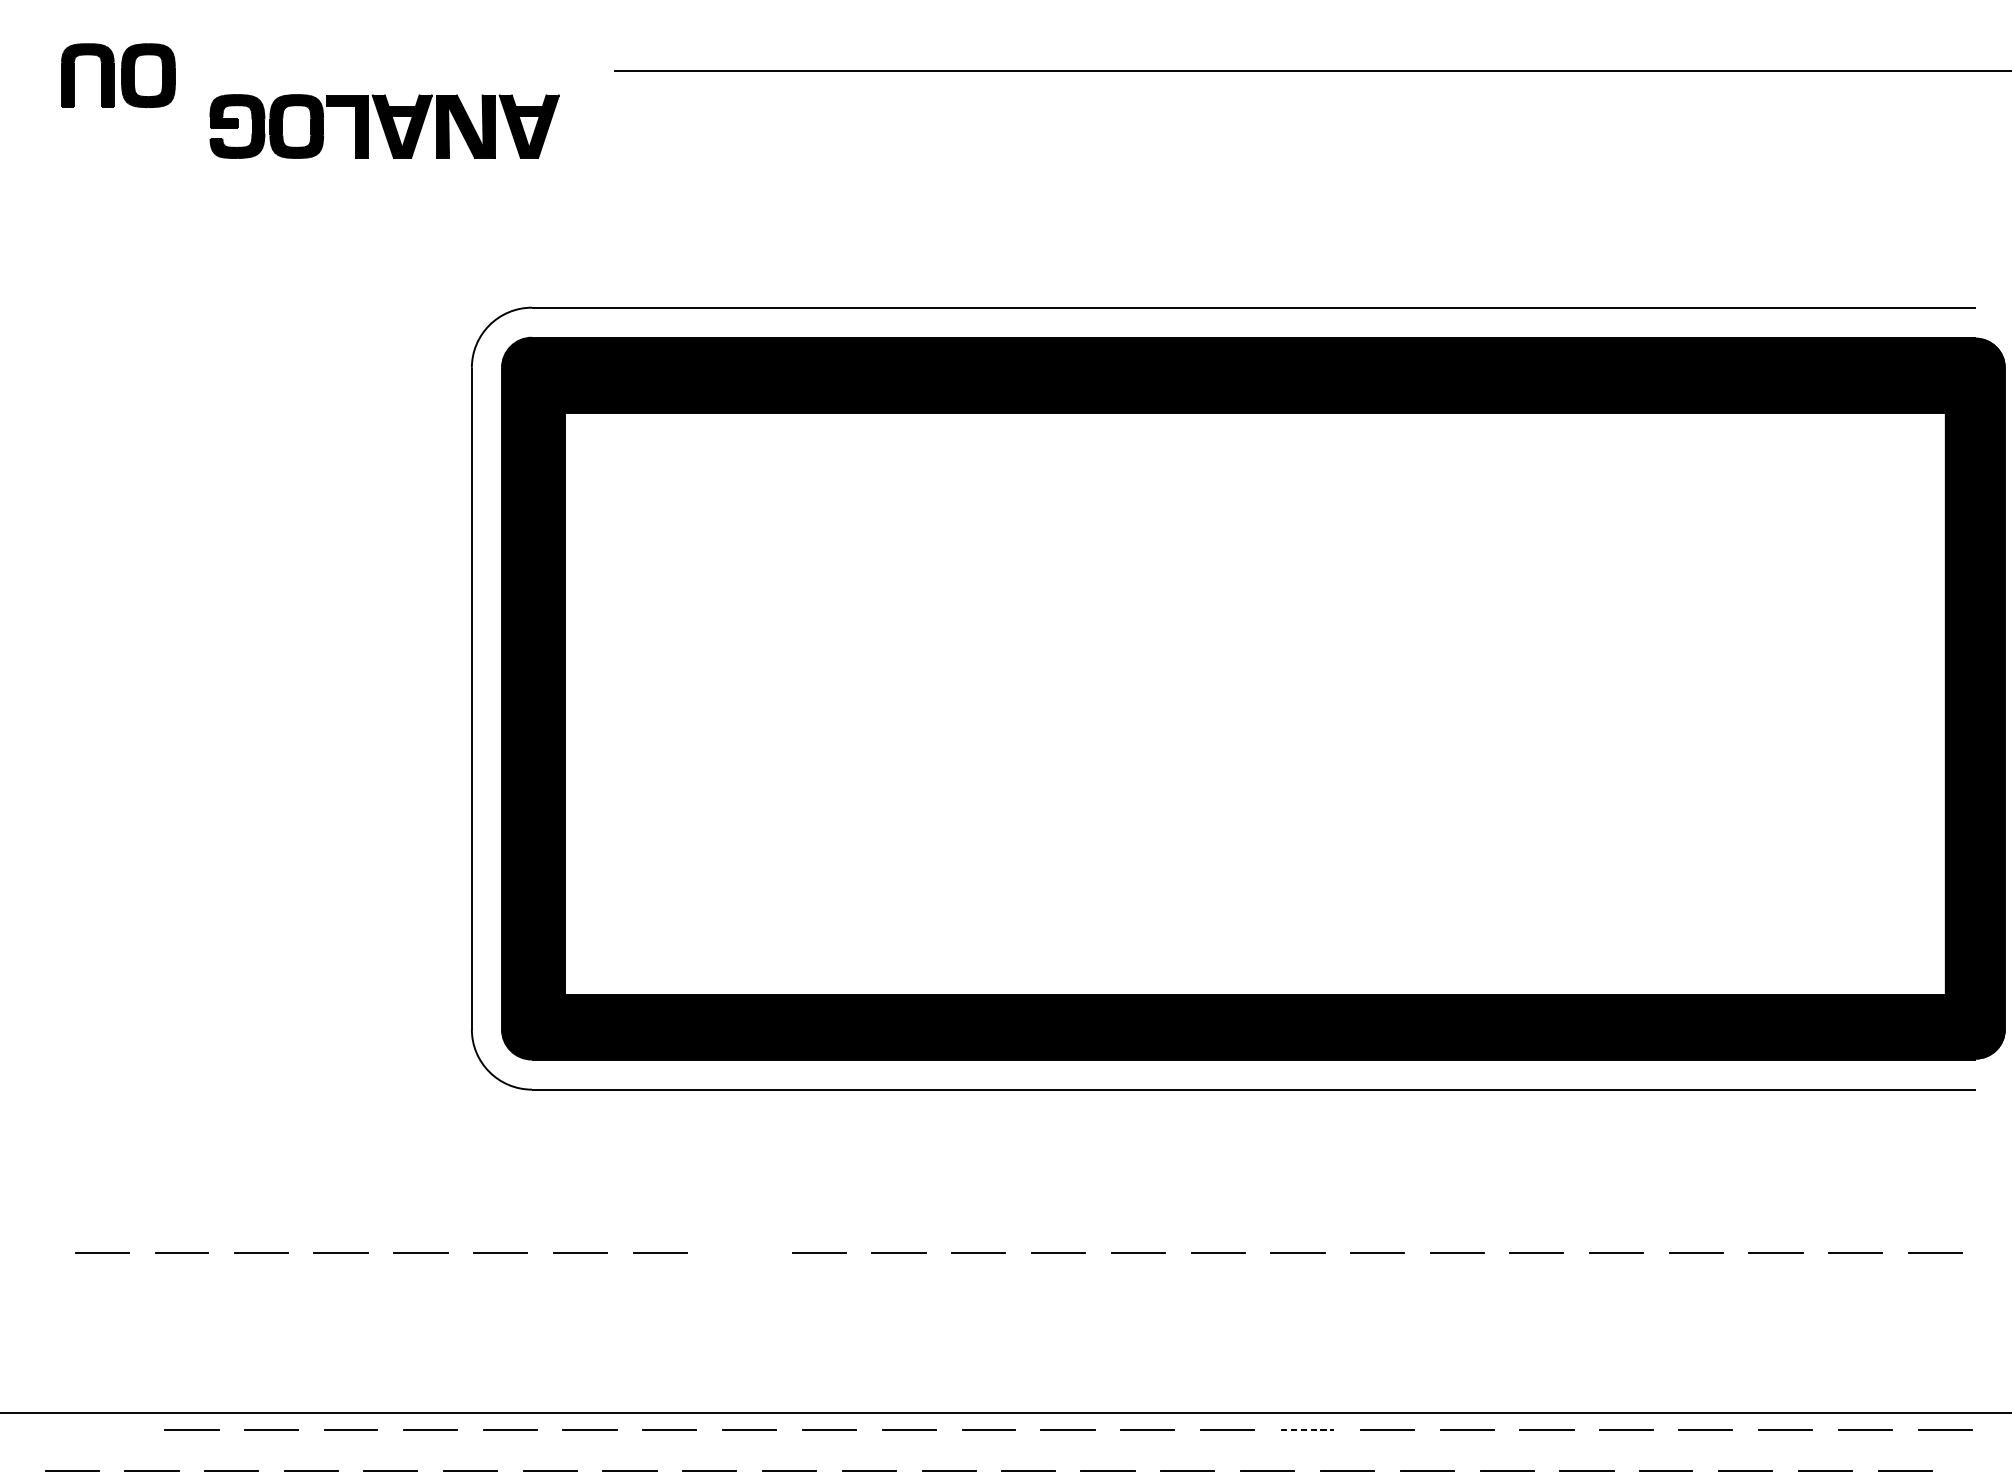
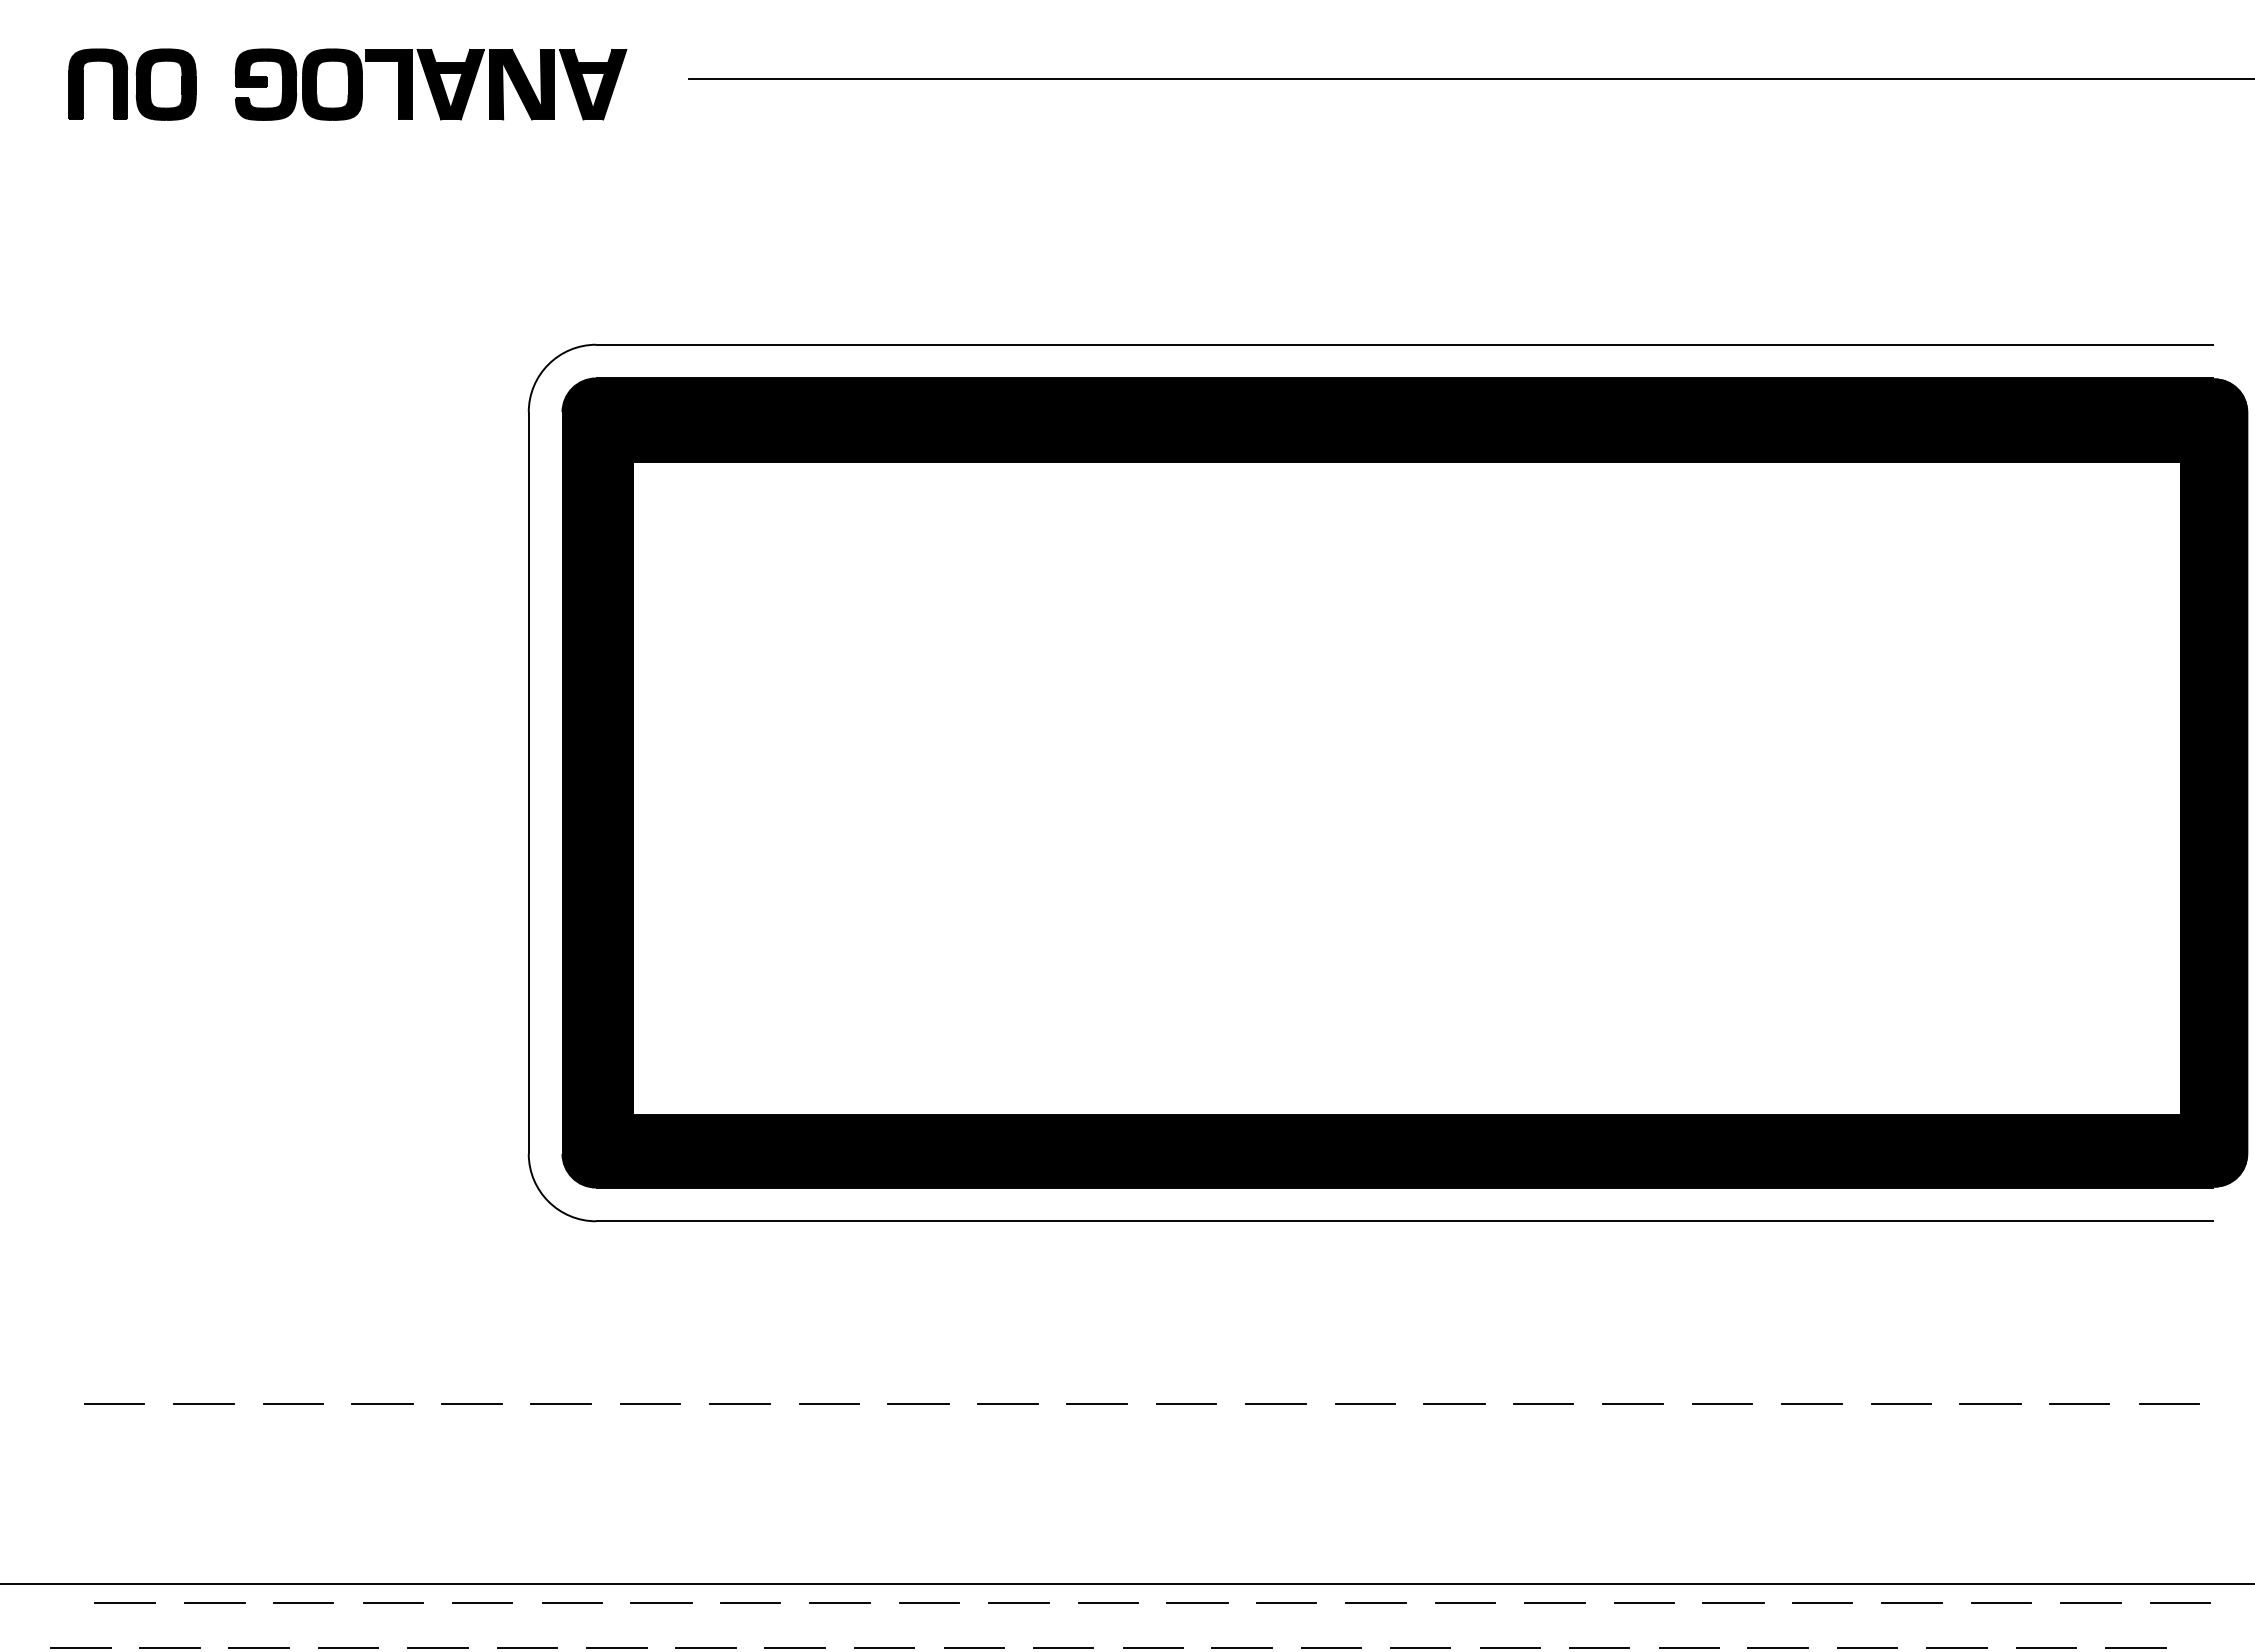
part: (384, 126) -> (430, 84), moved
line: (740, 1252) -> (829, 1403), added
line: (112, 1429) -> (125, 1602), added
line: (1307, 1429) -> (1465, 1602), dashed -> solid

